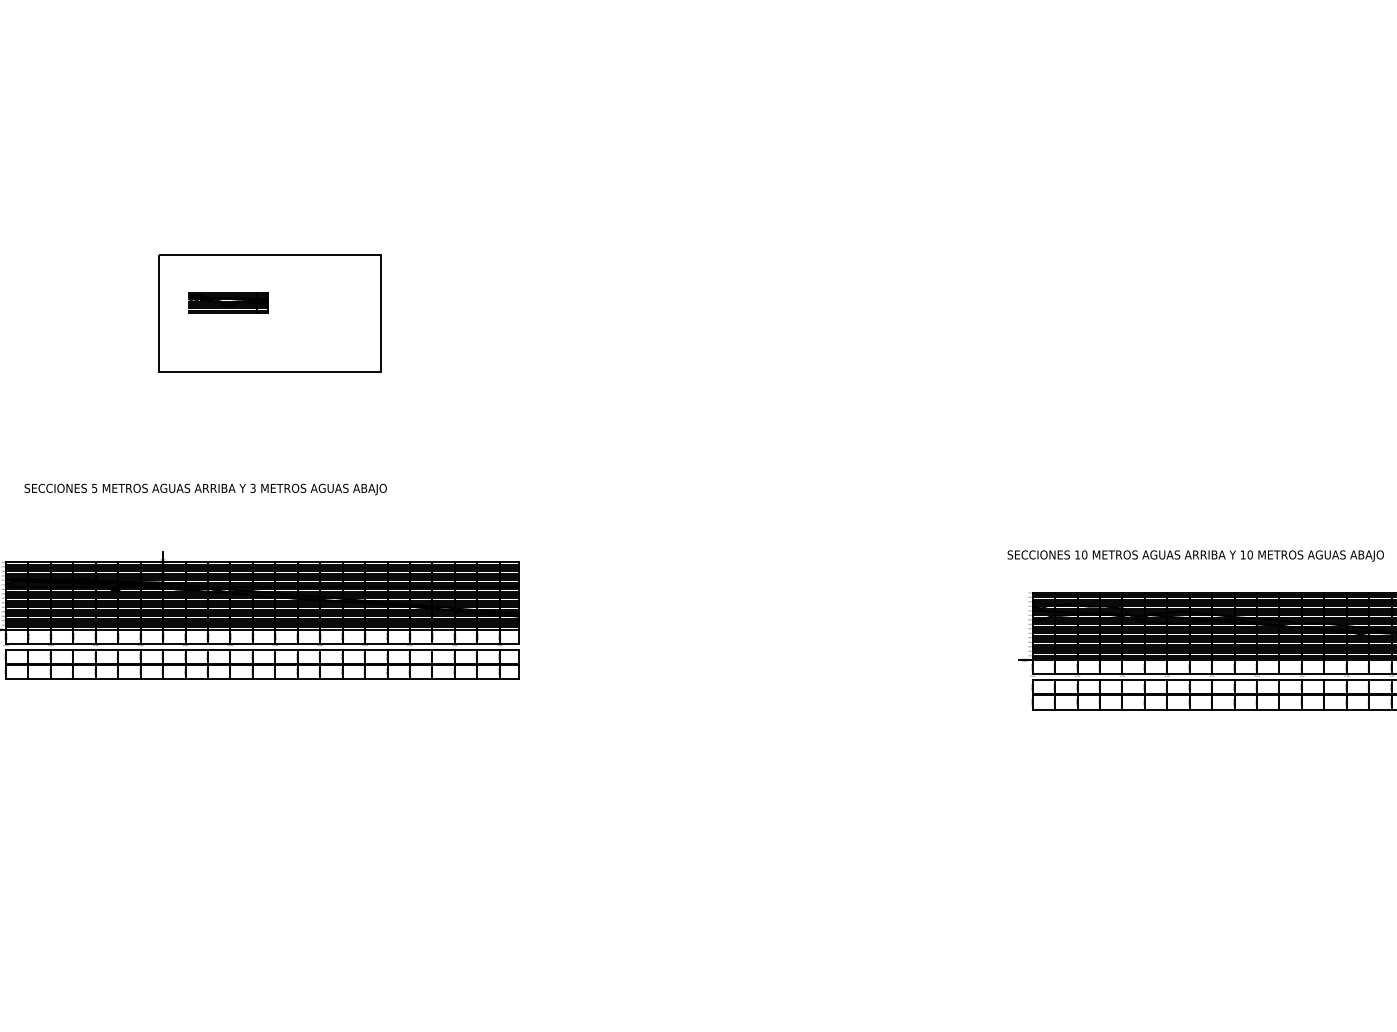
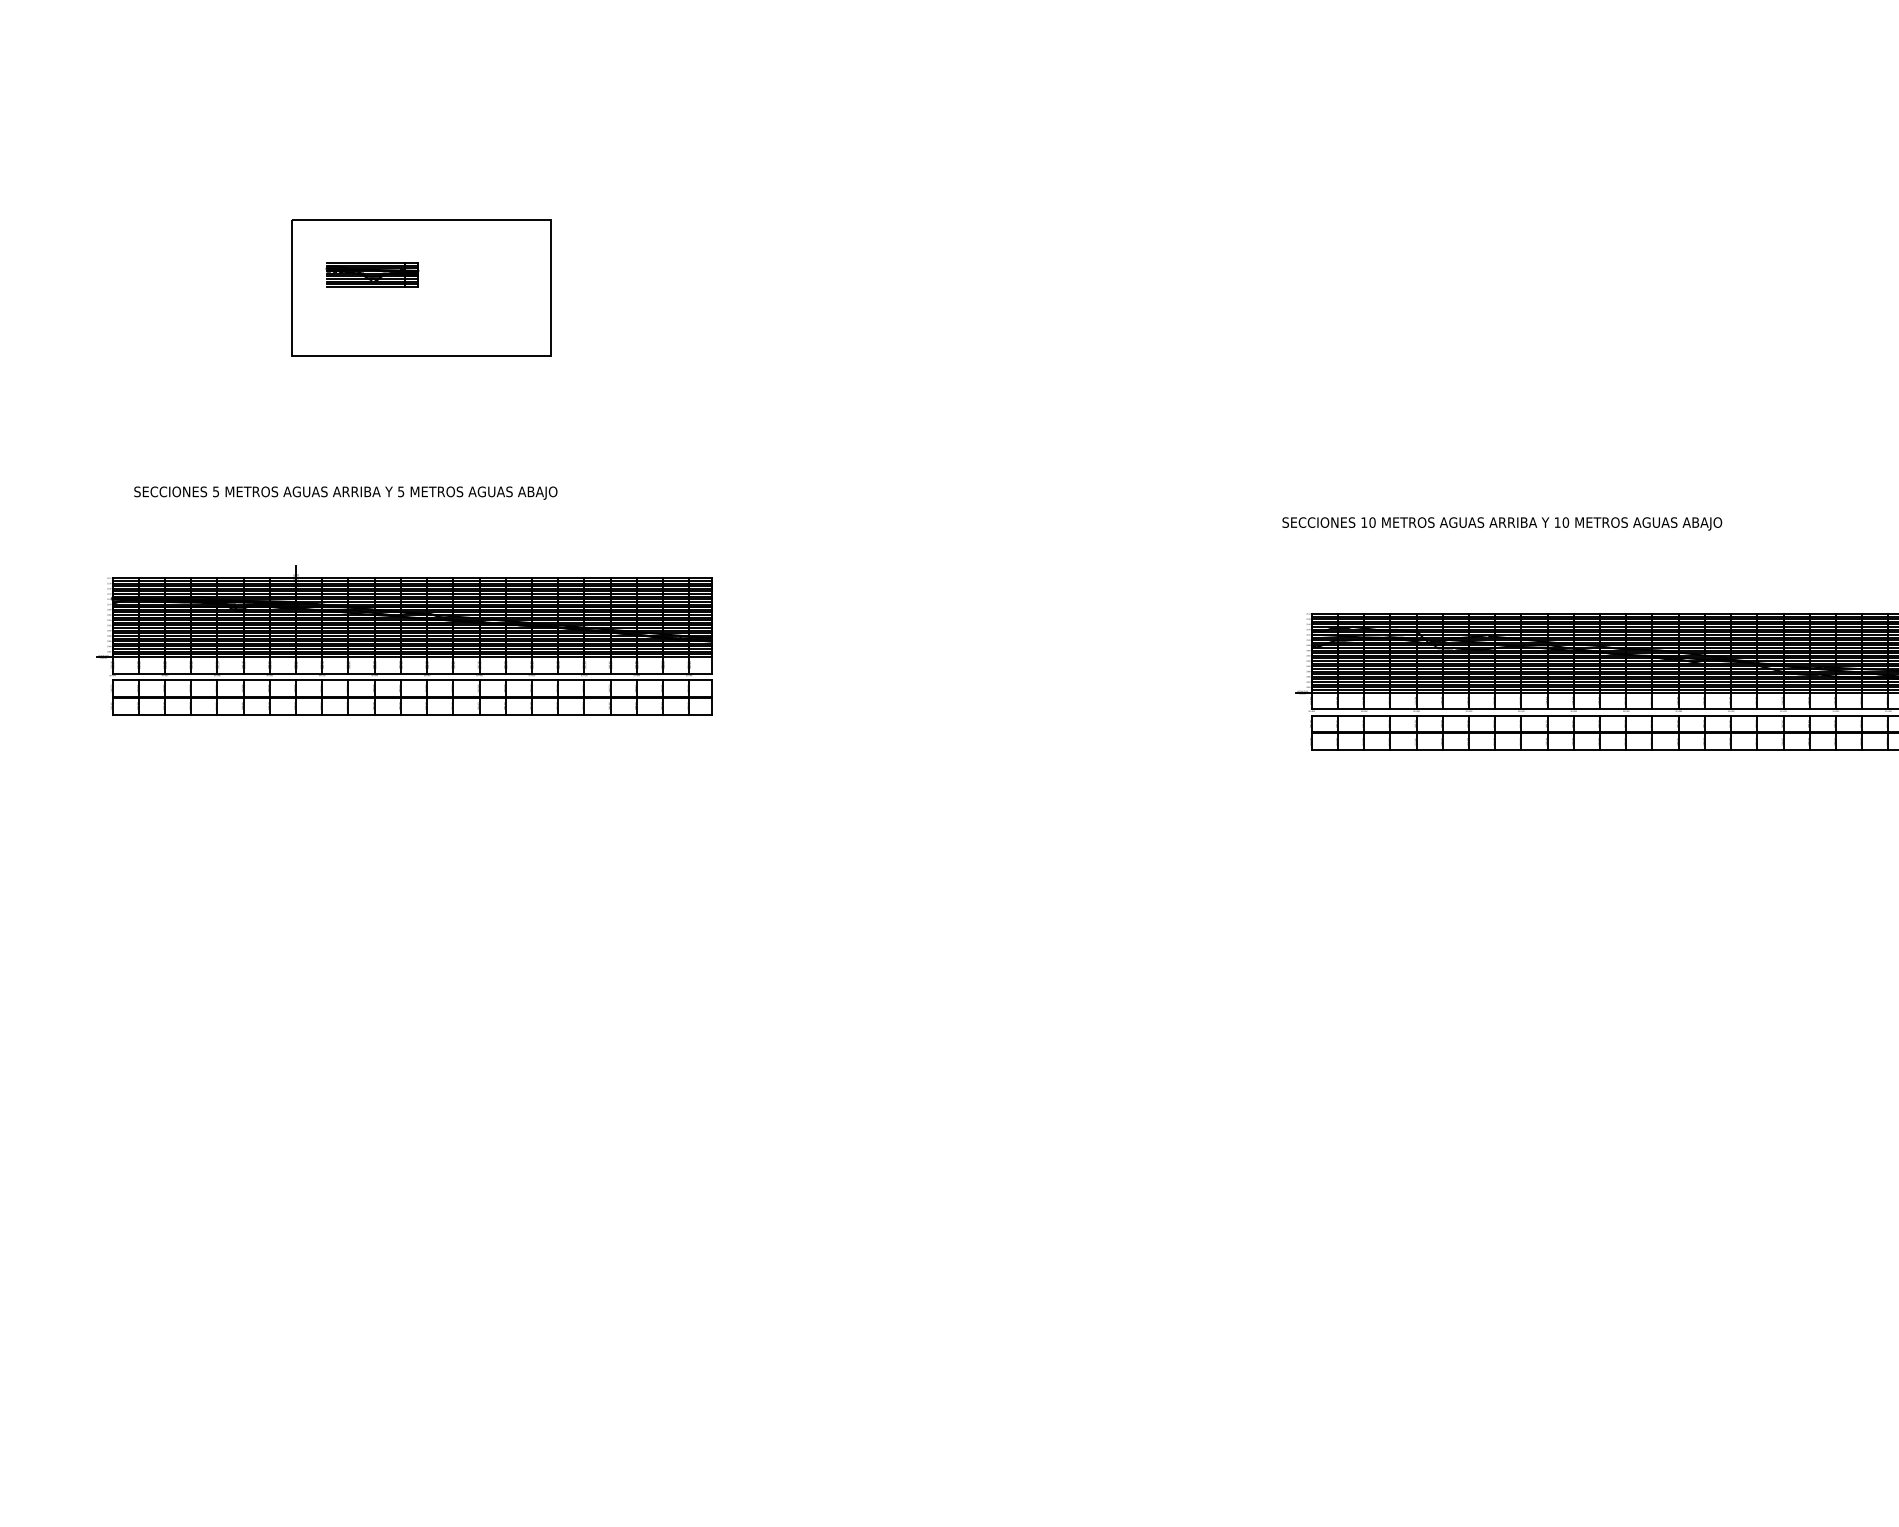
text: (253, 488) -> (401, 491), 3 -> 5
text: (1195, 555) -> (1502, 523), moved

